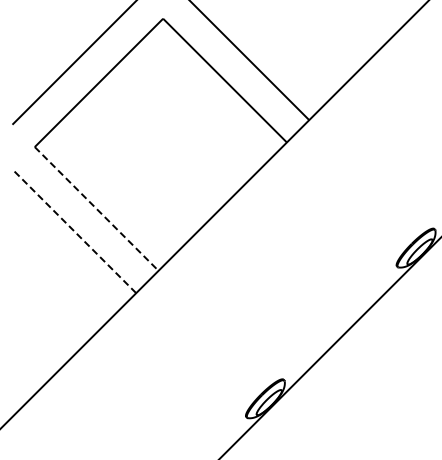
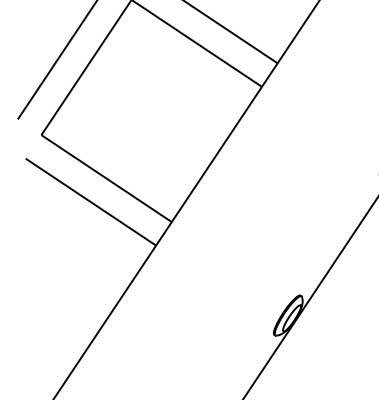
line: (96, 208) -> (106, 178), dashed -> solid
line: (74, 231) -> (91, 202), dashed -> solid

